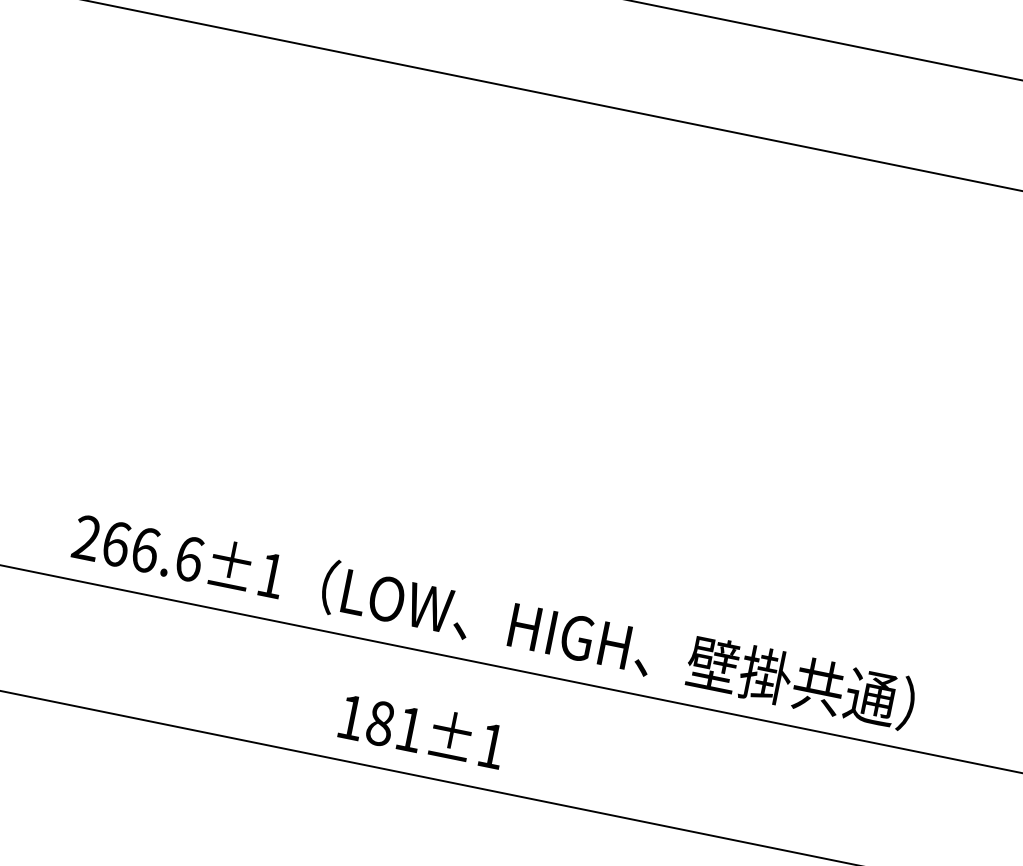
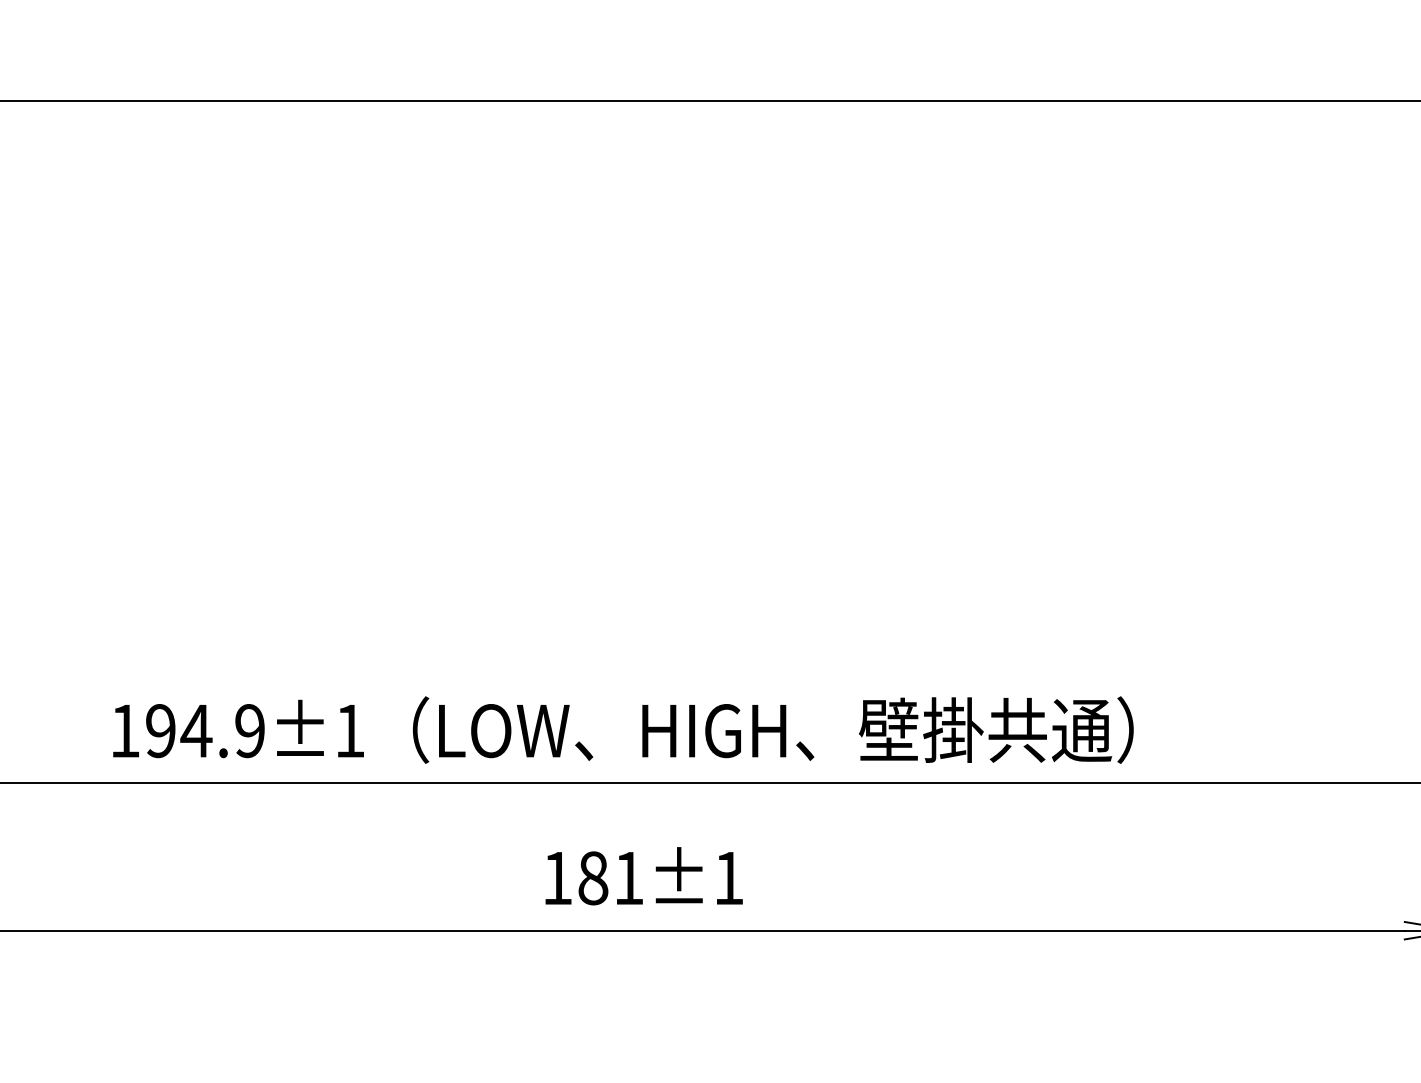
text: (137, 548) -> (187, 731), 266.6±1 -> 194.9±1
text: (421, 730) -> (643, 876), moved

